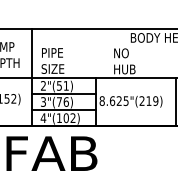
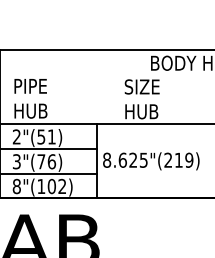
text: (124, 53) -> (141, 87), NO -> SIZE
text: (52, 68) -> (30, 110), SIZE -> HUB
text: (42, 118) -> (15, 187), 4"(102) -> 8"(102)

